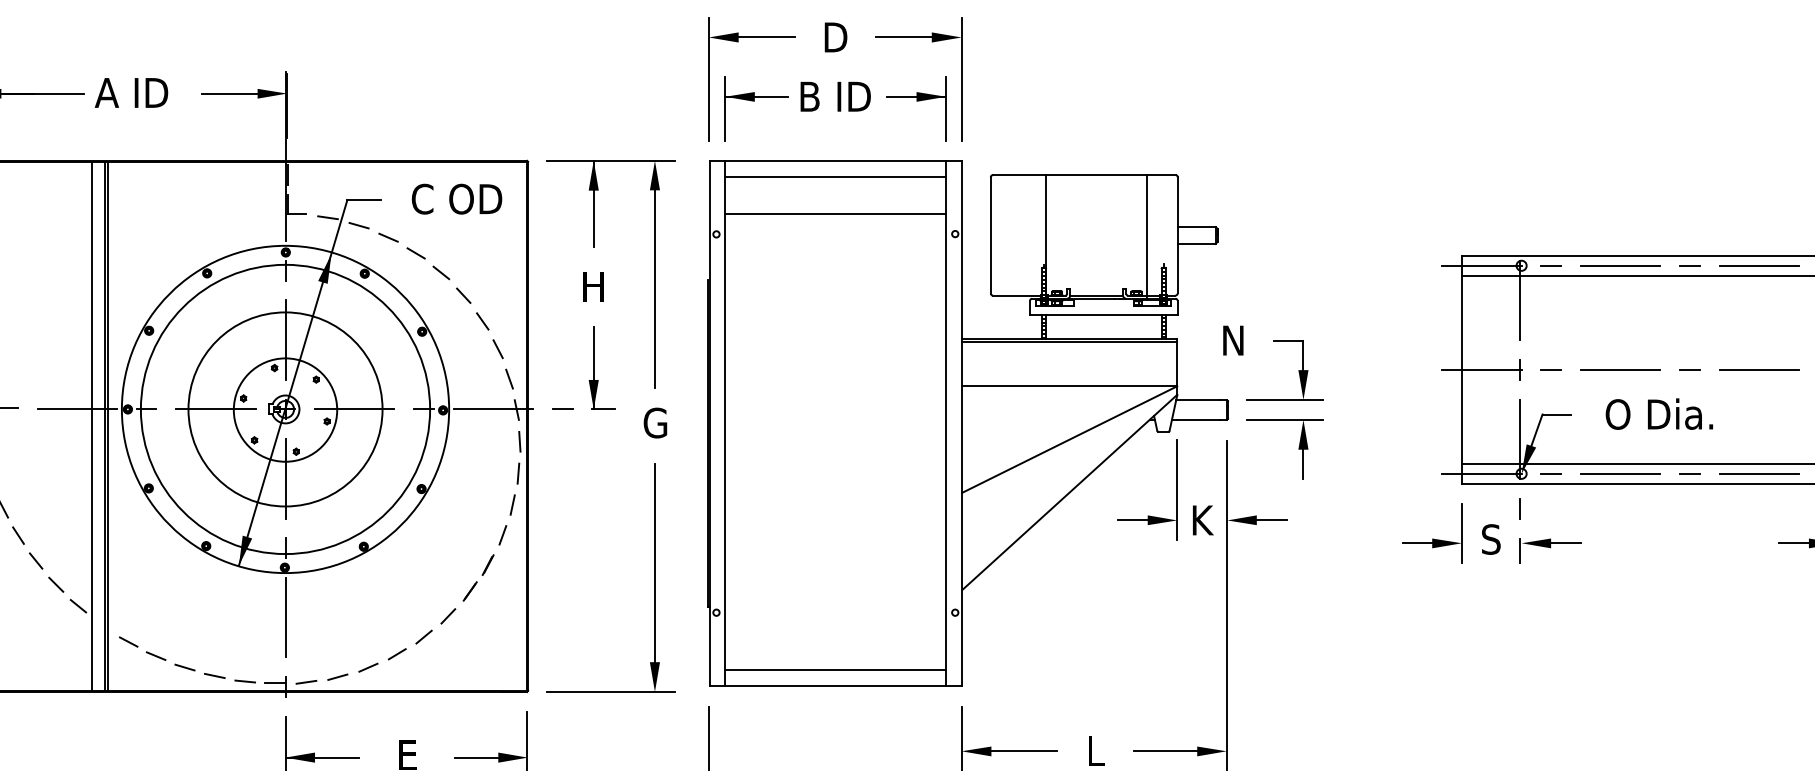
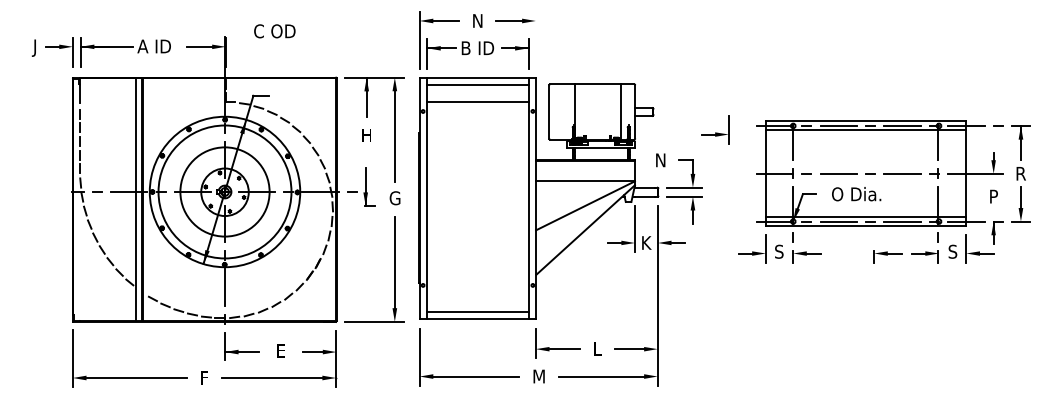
text: (836, 36) -> (478, 20), D -> N
line: (960, 77) -> (535, 39), removed
text: (456, 199) -> (274, 31), moved
part: (1352, 273) -> (715, 129), added
part: (602, 367) -> (369, 186), moved
part: (1726, 549) -> (887, 256), added

